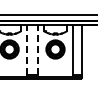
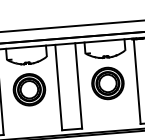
line: (26, 49) -> (58, 87), dashed -> solid
line: (38, 49) -> (78, 85), dashed -> solid

